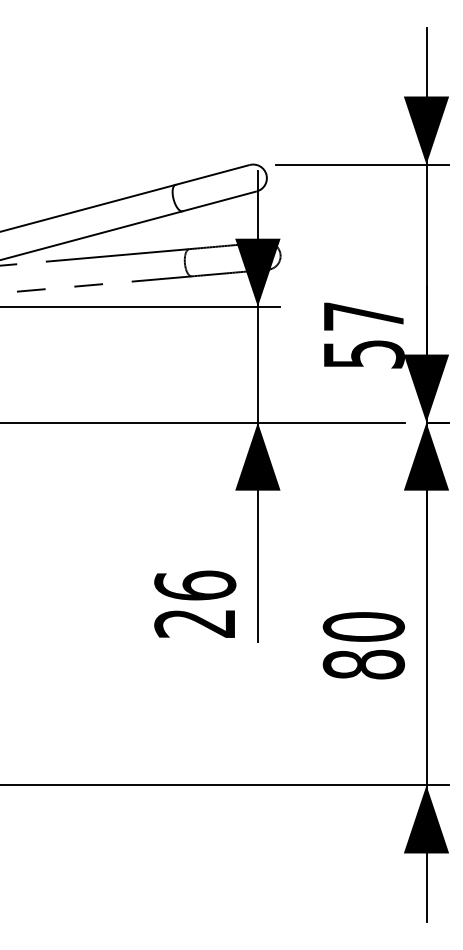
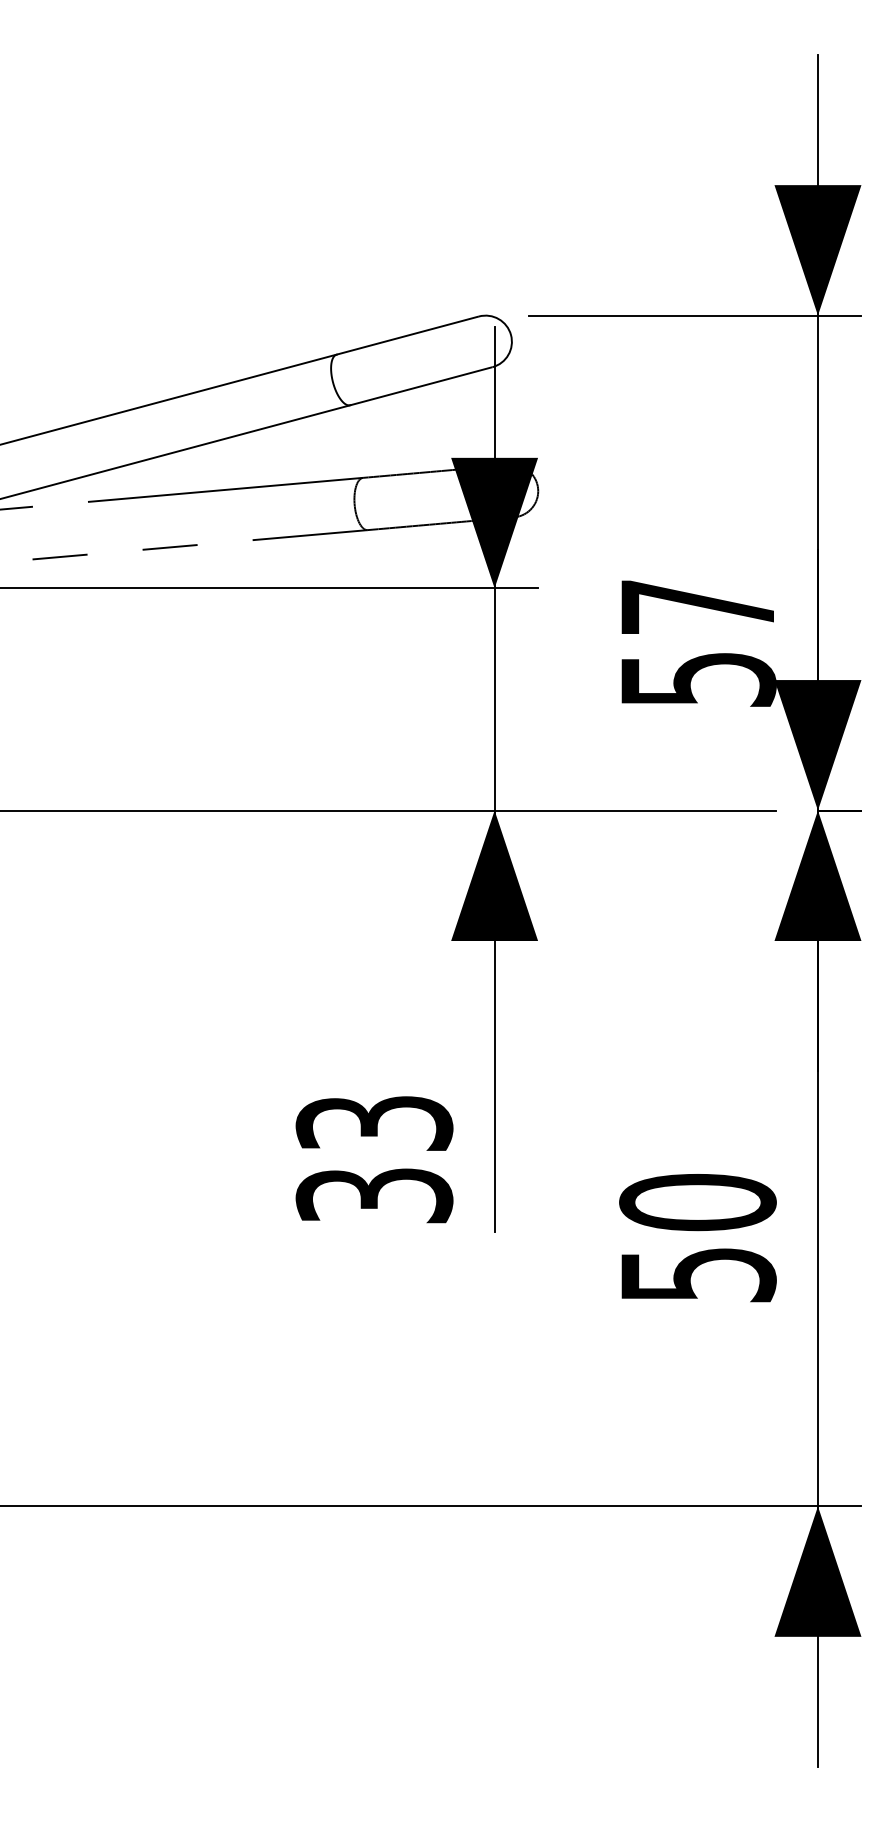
text: (195, 603) -> (374, 1157), 26 -> 33
text: (363, 664) -> (697, 1274), 80 -> 50

